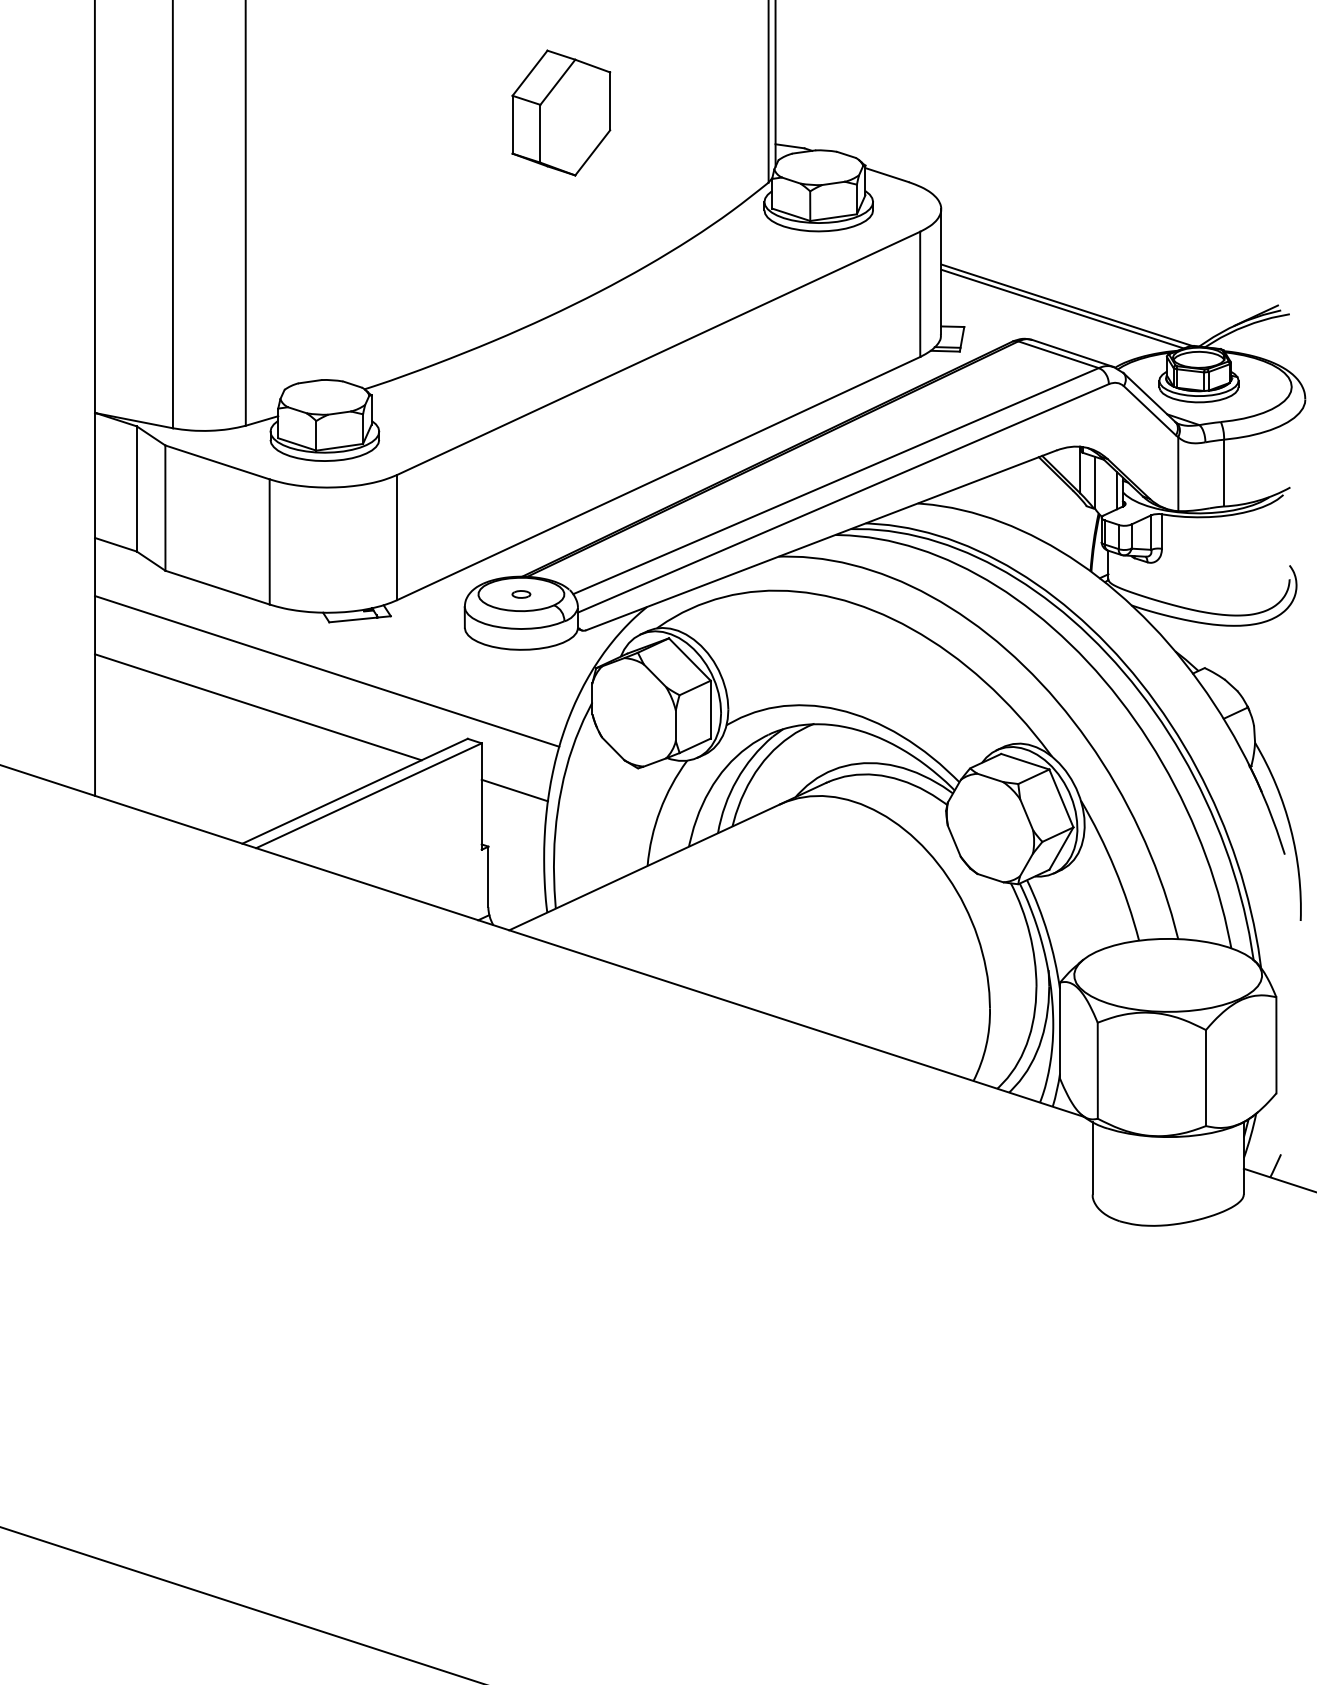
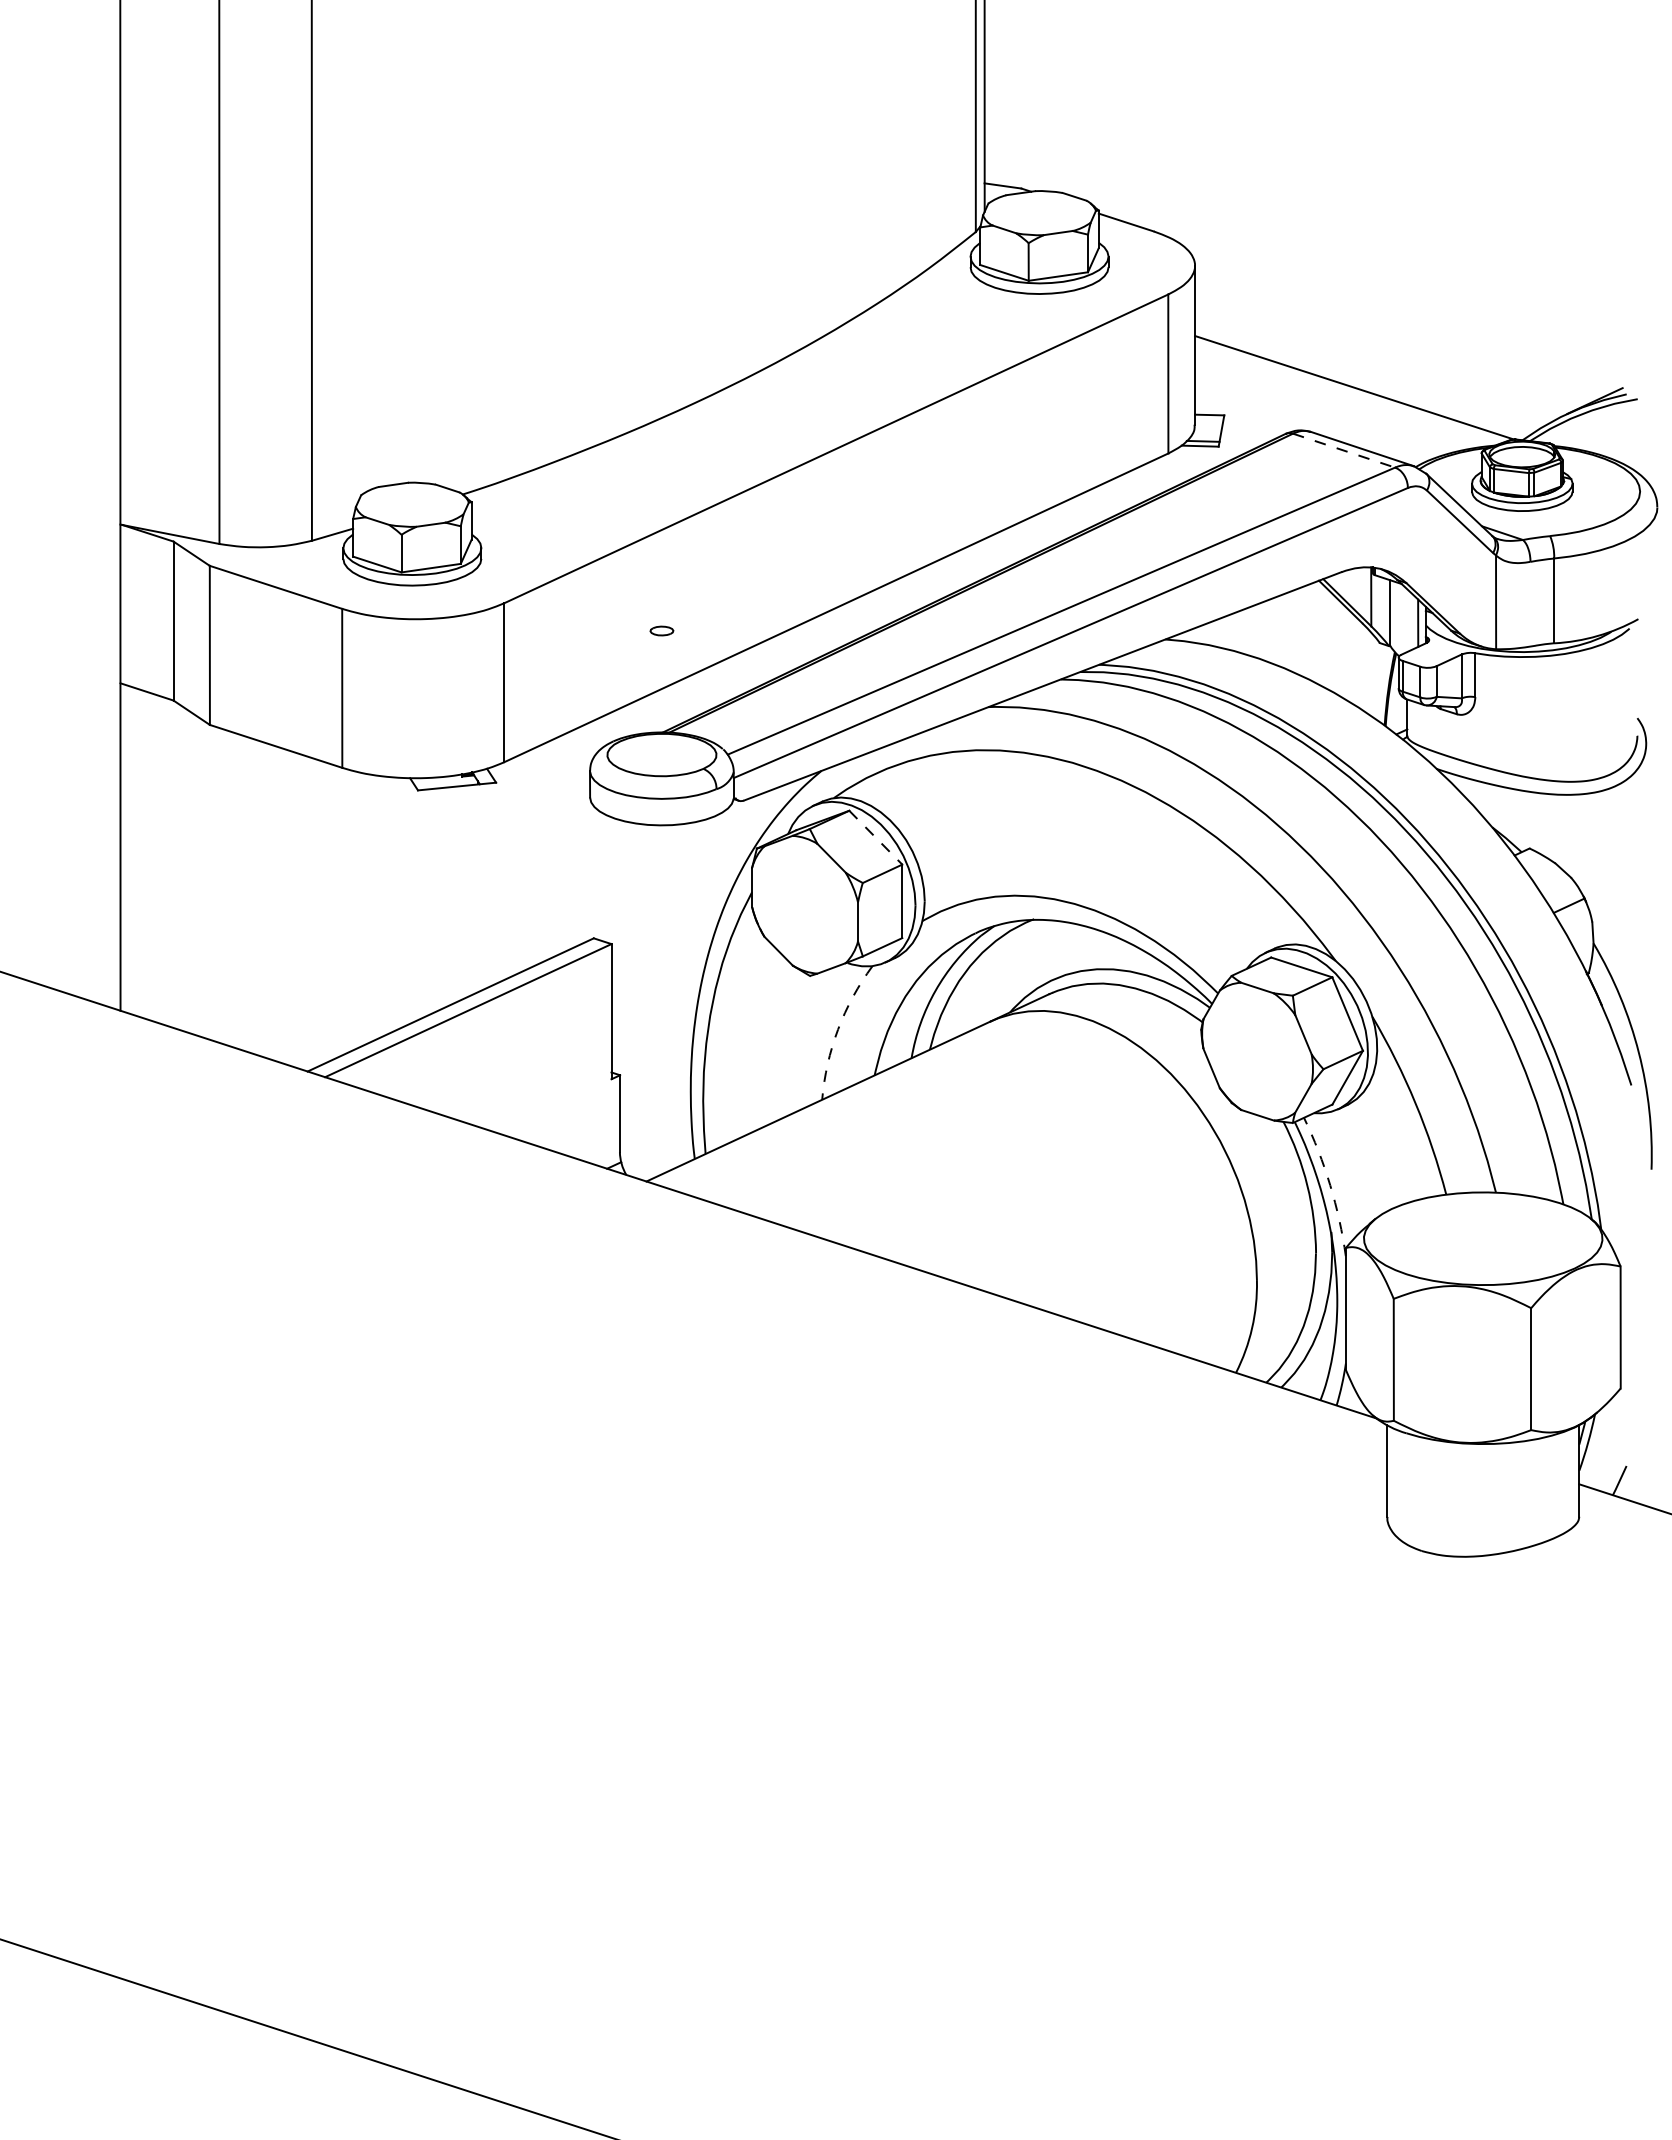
part: (561, 112) -> (712, 143), removed
line: (1062, 308) -> (1349, 392), removed
line: (1058, 354) -> (1344, 450), solid -> dashed
part: (521, 594) -> (661, 630), moved
line: (689, 659) -> (875, 837), solid -> dashed
line: (327, 671) -> (415, 852), removed
line: (258, 707) -> (327, 898), removed
line: (514, 790) -> (653, 1003), removed
arc: (660, 810) -> (838, 1029), solid -> dashed
arc: (1047, 933) -> (1330, 1185), solid -> dashed

